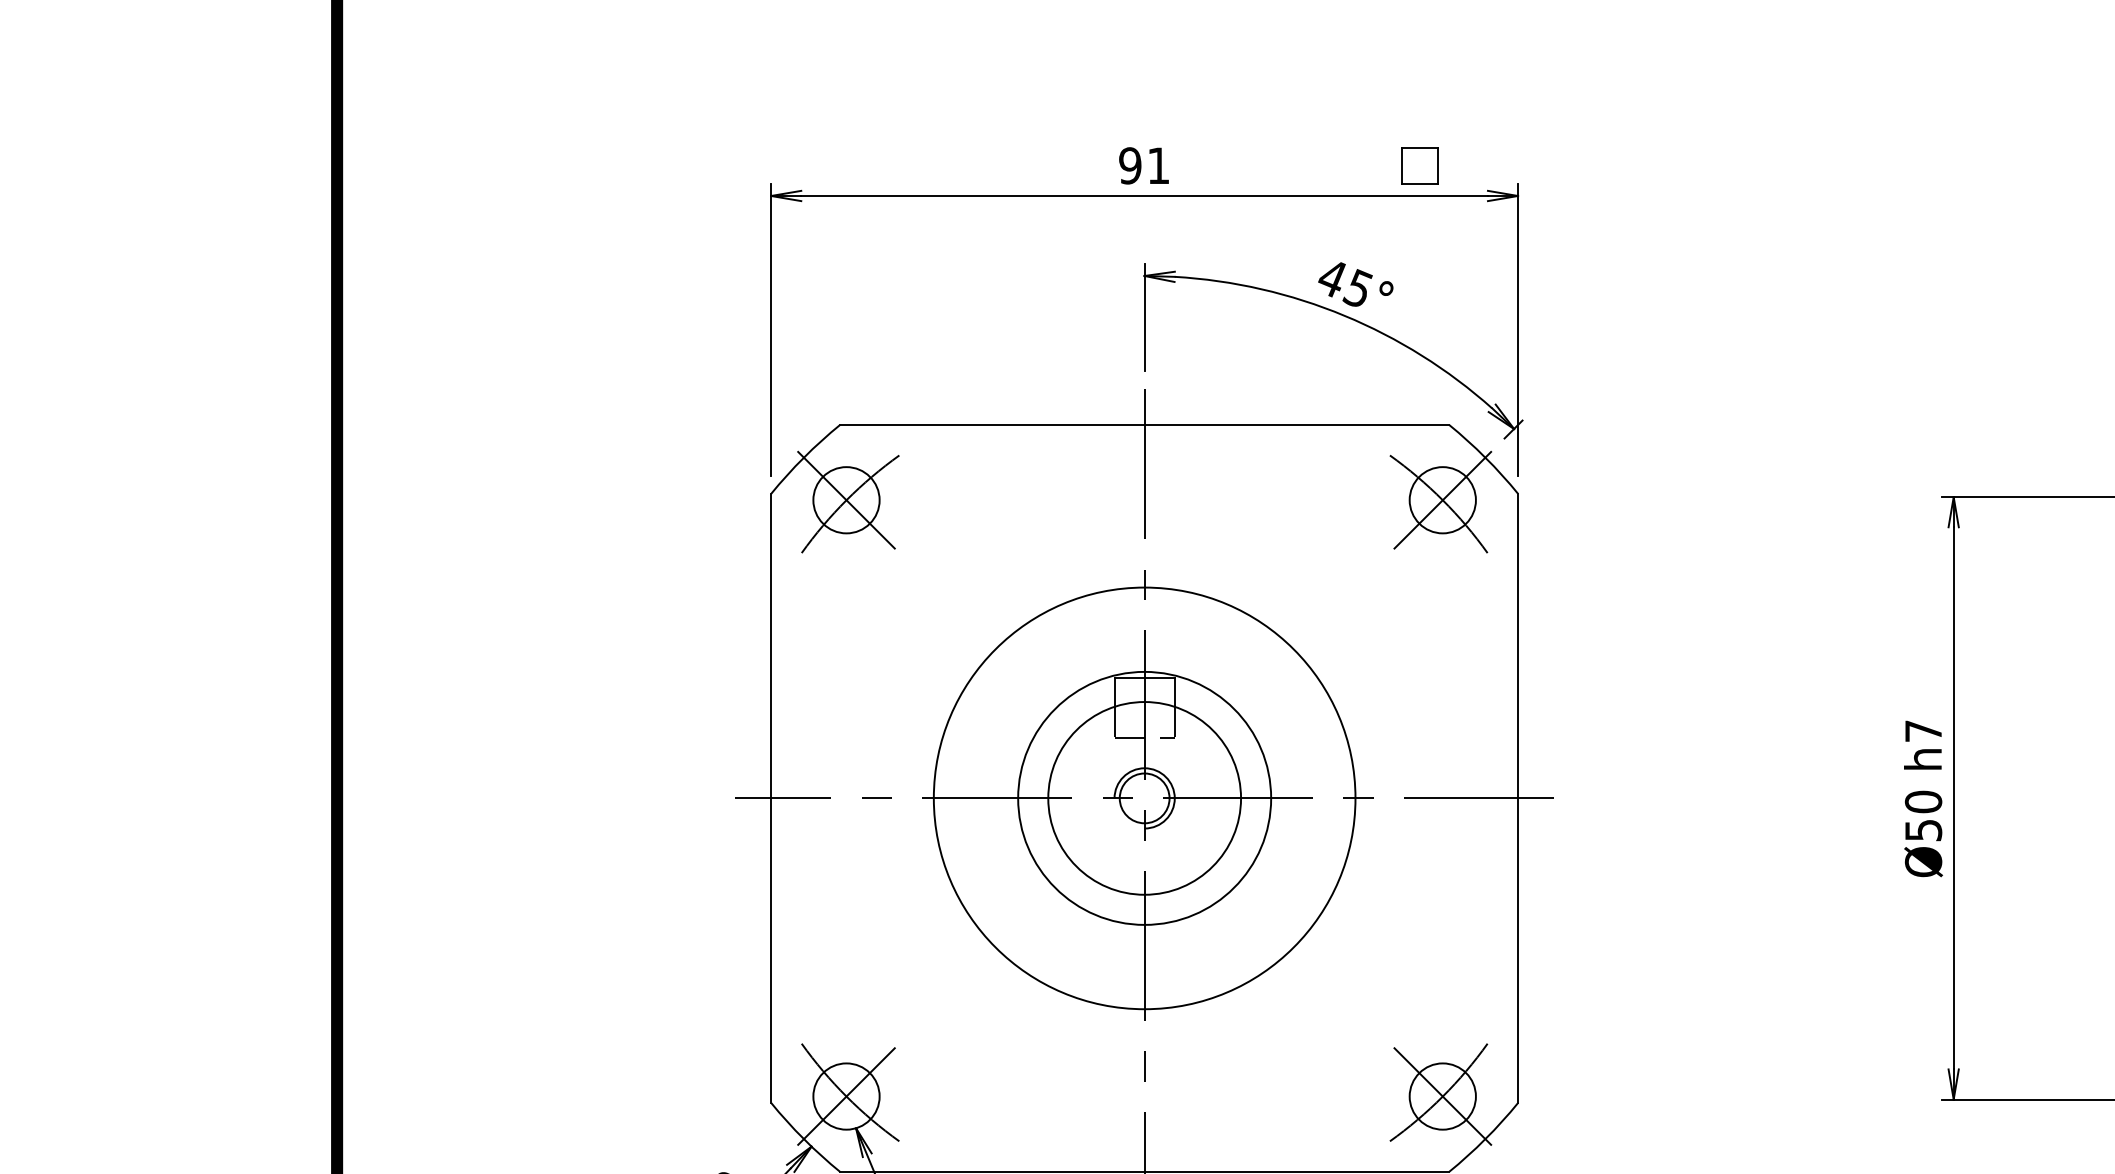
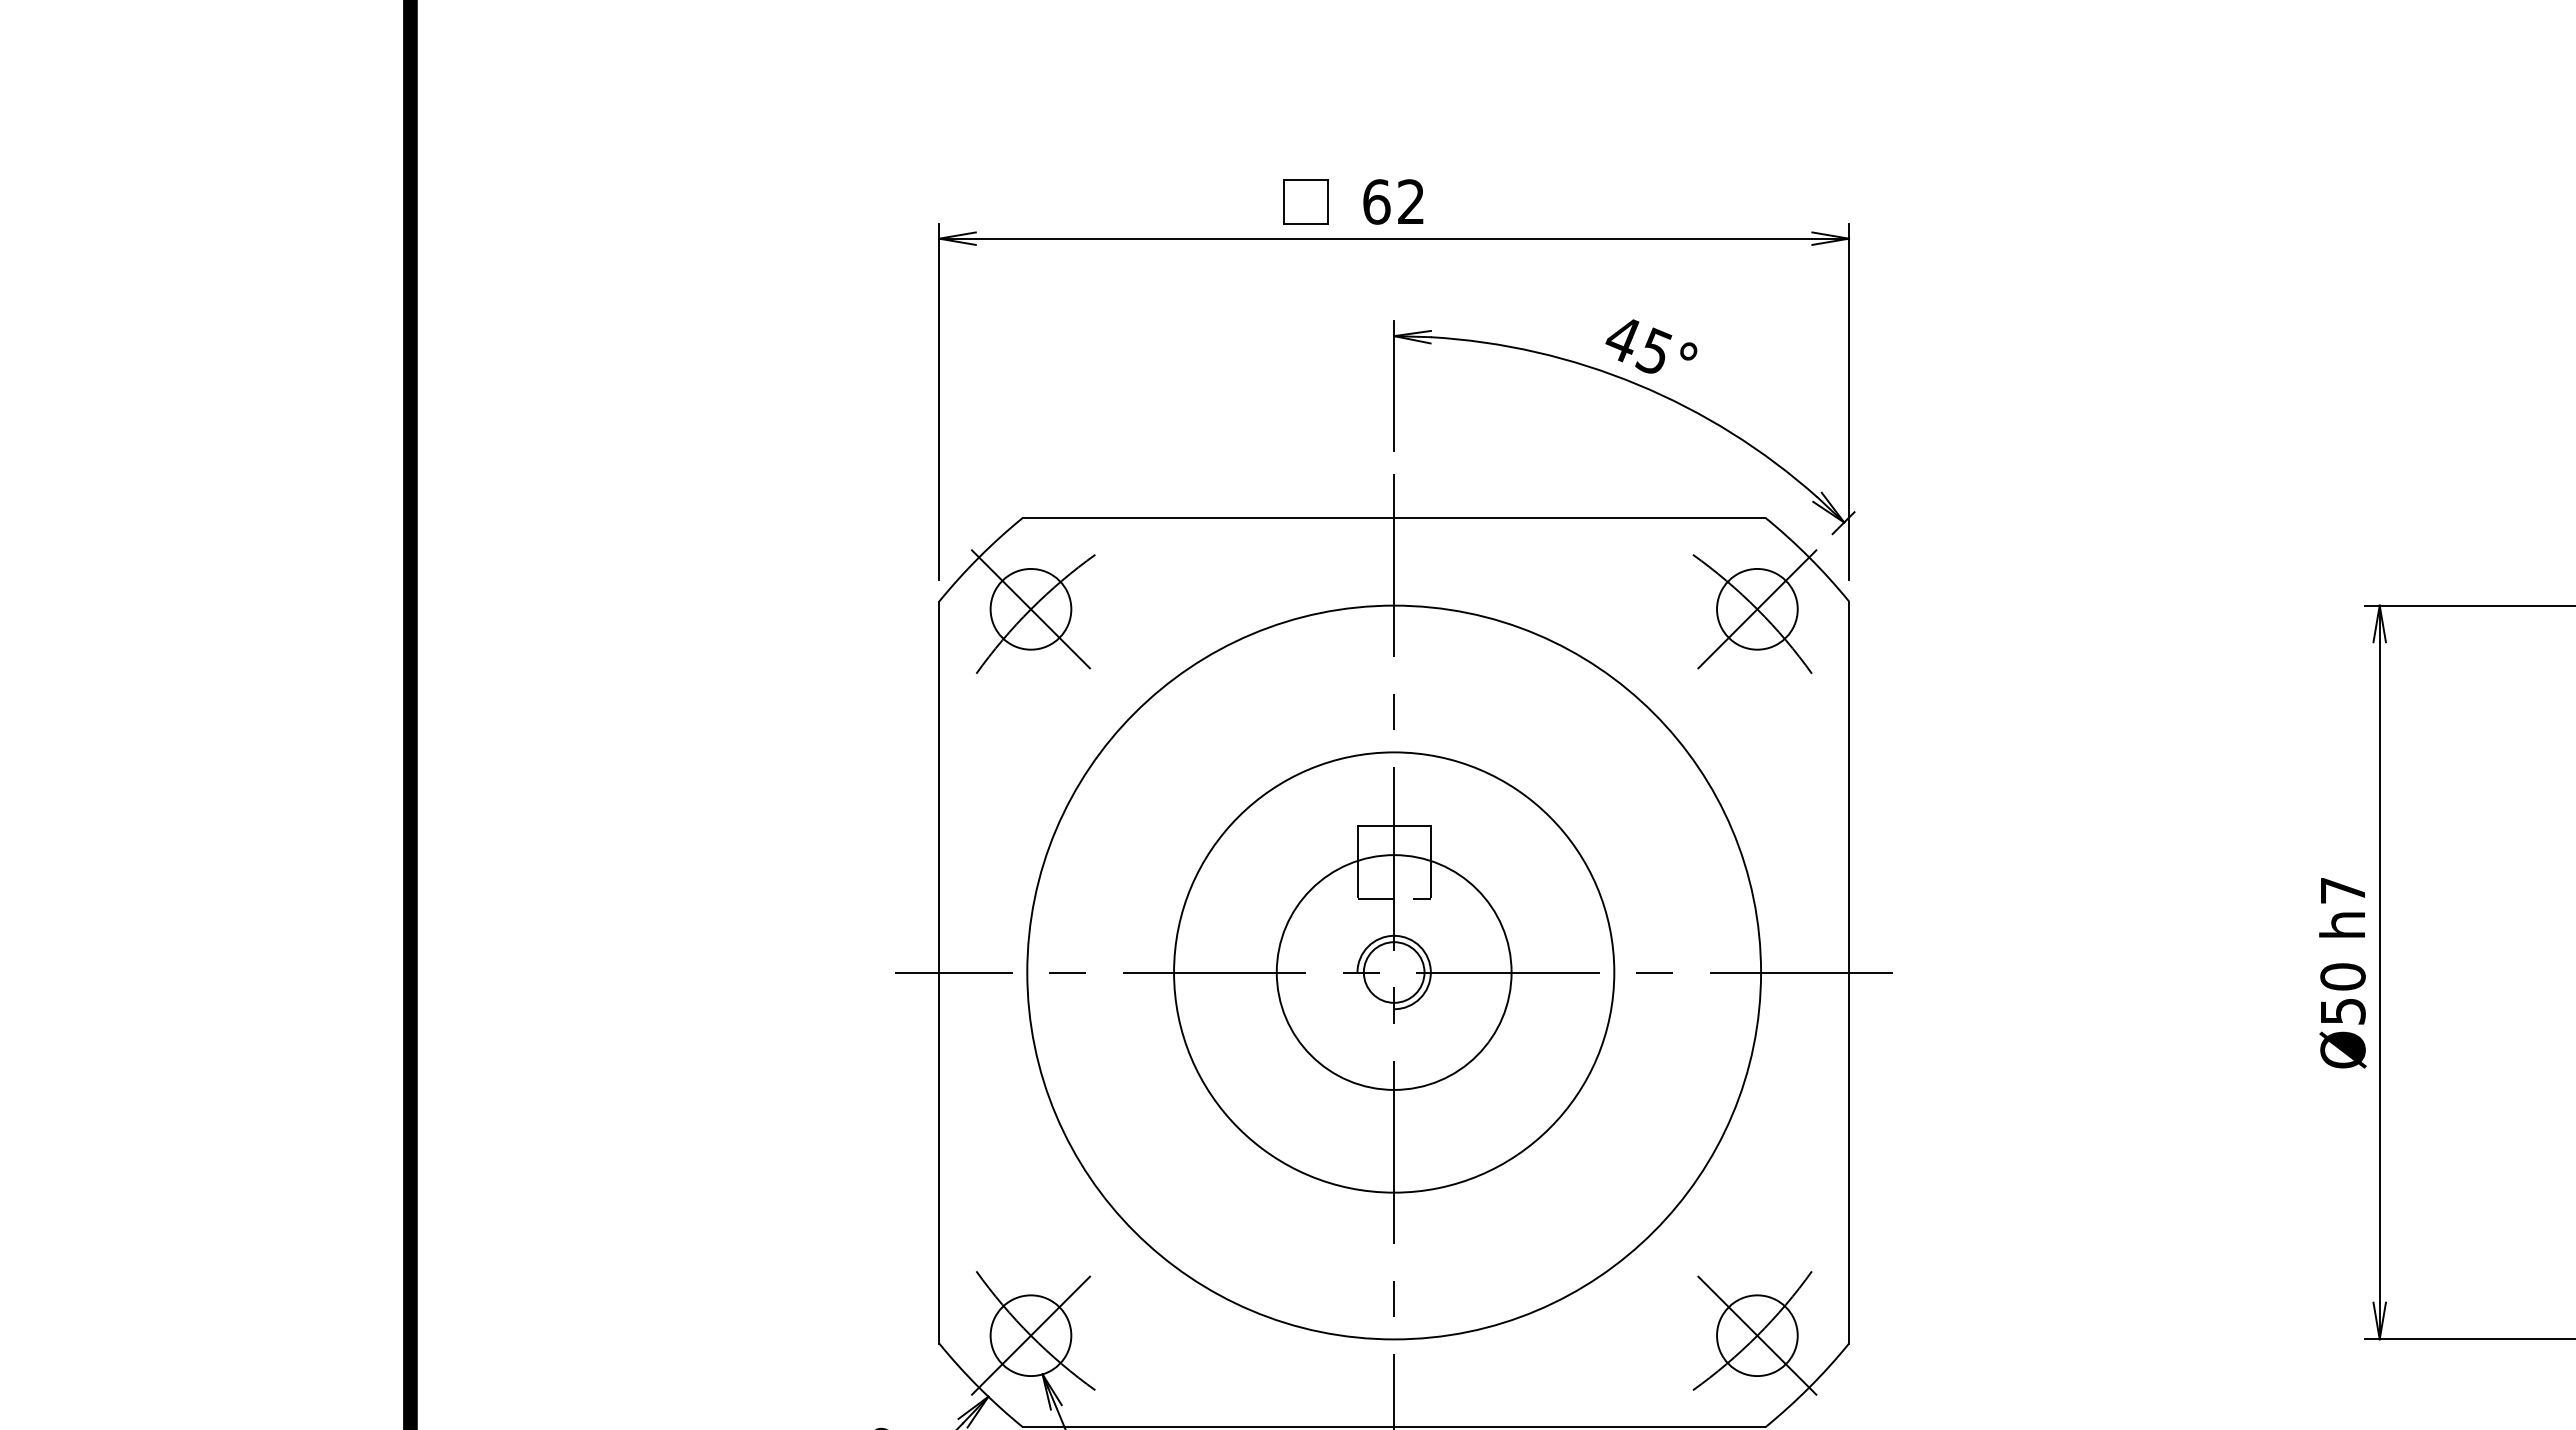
text: (1144, 165) -> (1393, 201), 91 -> 62
part: (1419, 165) -> (1305, 201), moved
circle: (1144, 798) -> (1394, 972), size x1.43
circle: (1144, 798) -> (1394, 972), size x1.43

